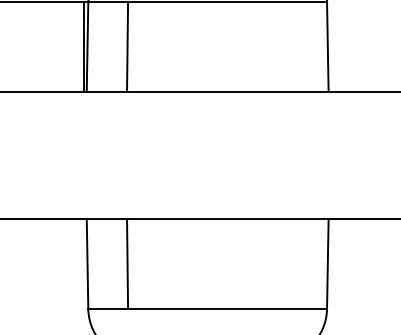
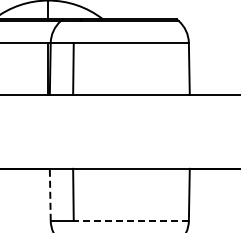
line: (87, 263) -> (50, 194), solid -> dashed
line: (227, 308) -> (131, 220), solid -> dashed

